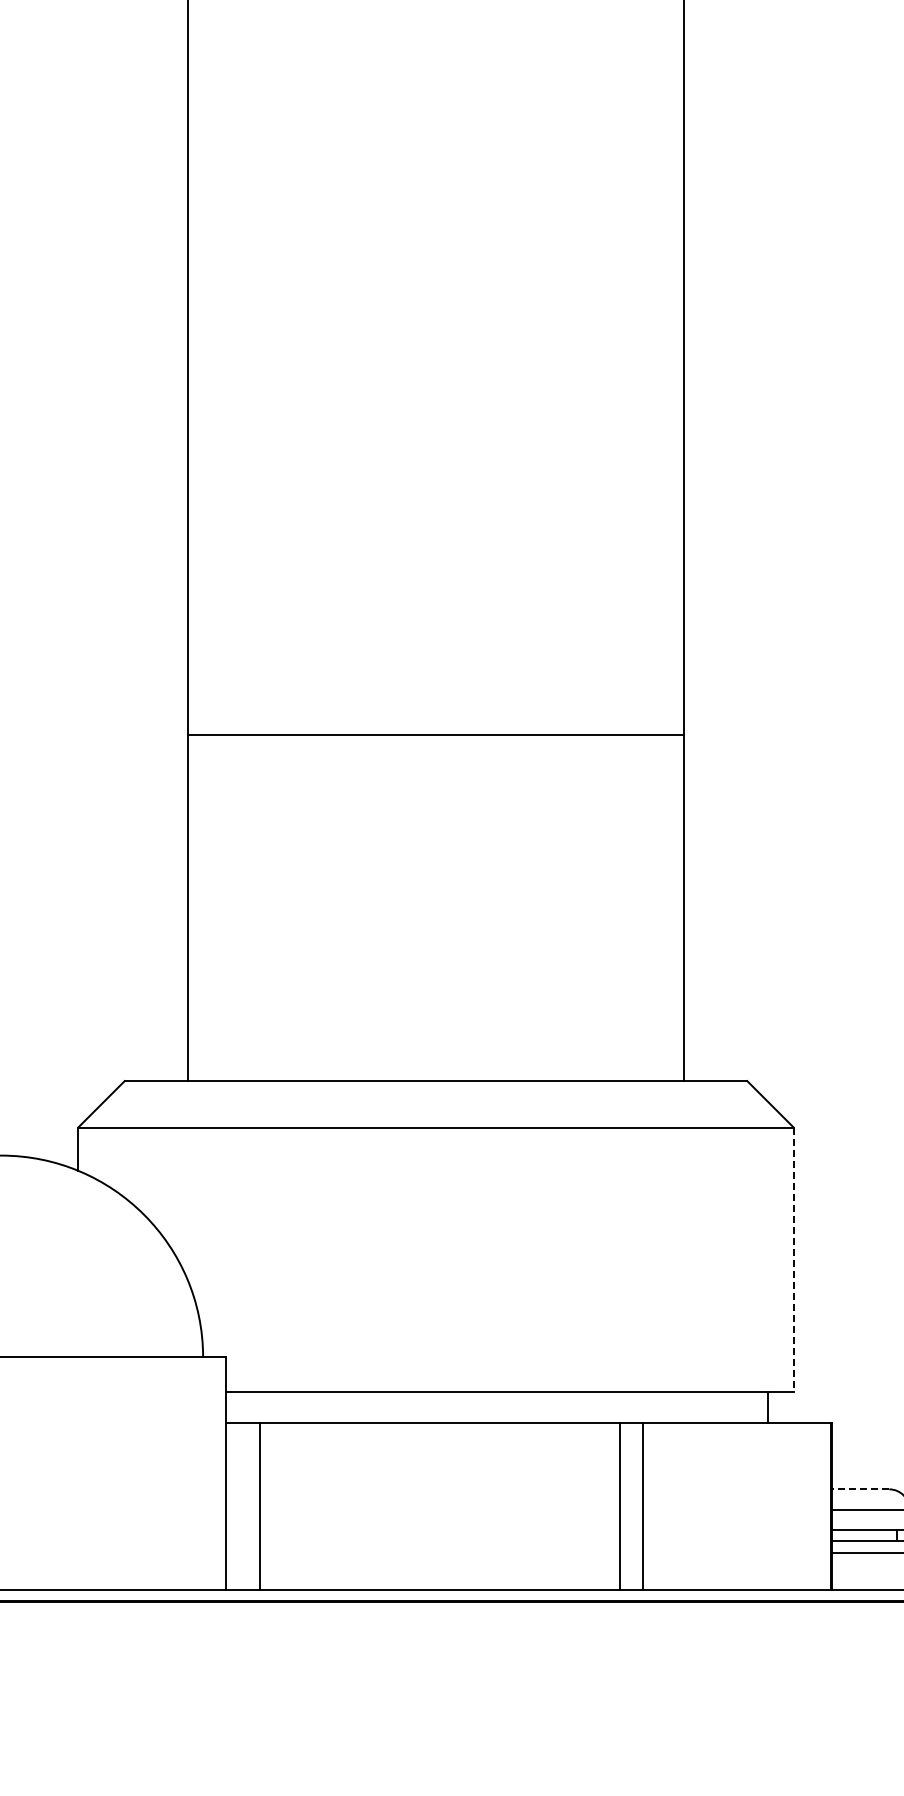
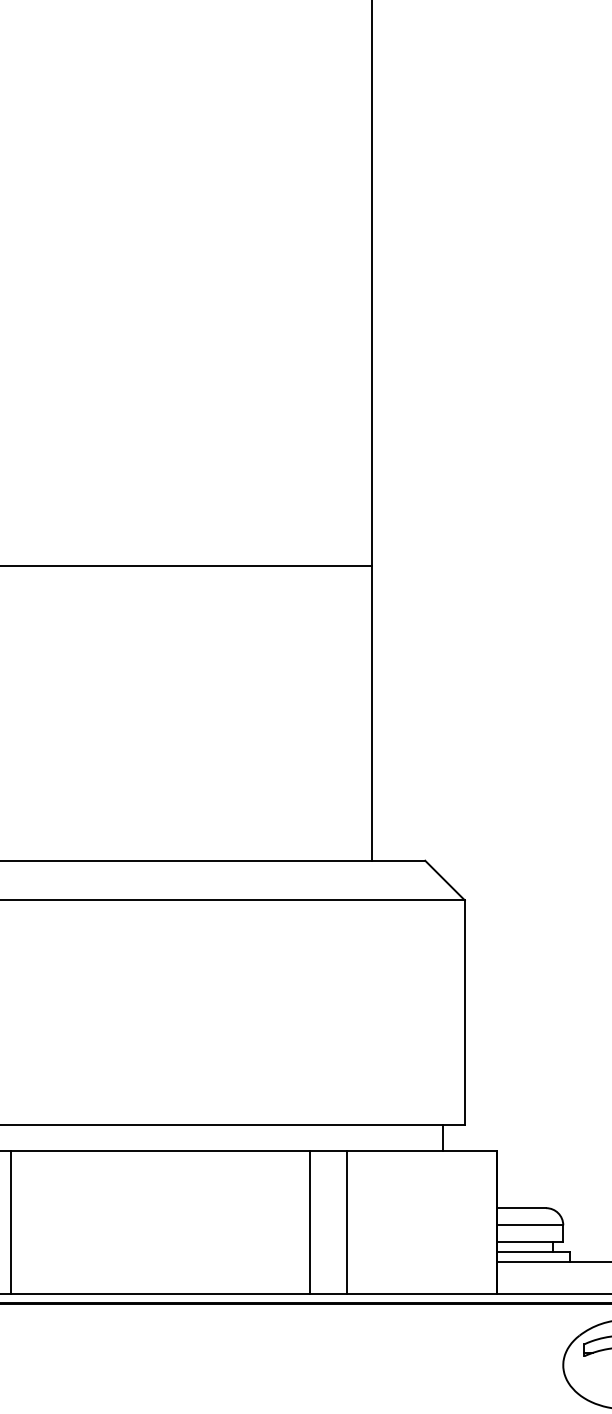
line: (793, 1259) -> (464, 1012), dashed -> solid
line: (860, 1489) -> (521, 1208), dashed -> solid
line: (620, 1506) -> (347, 1222), moved
line: (642, 1506) -> (309, 1222), moved

